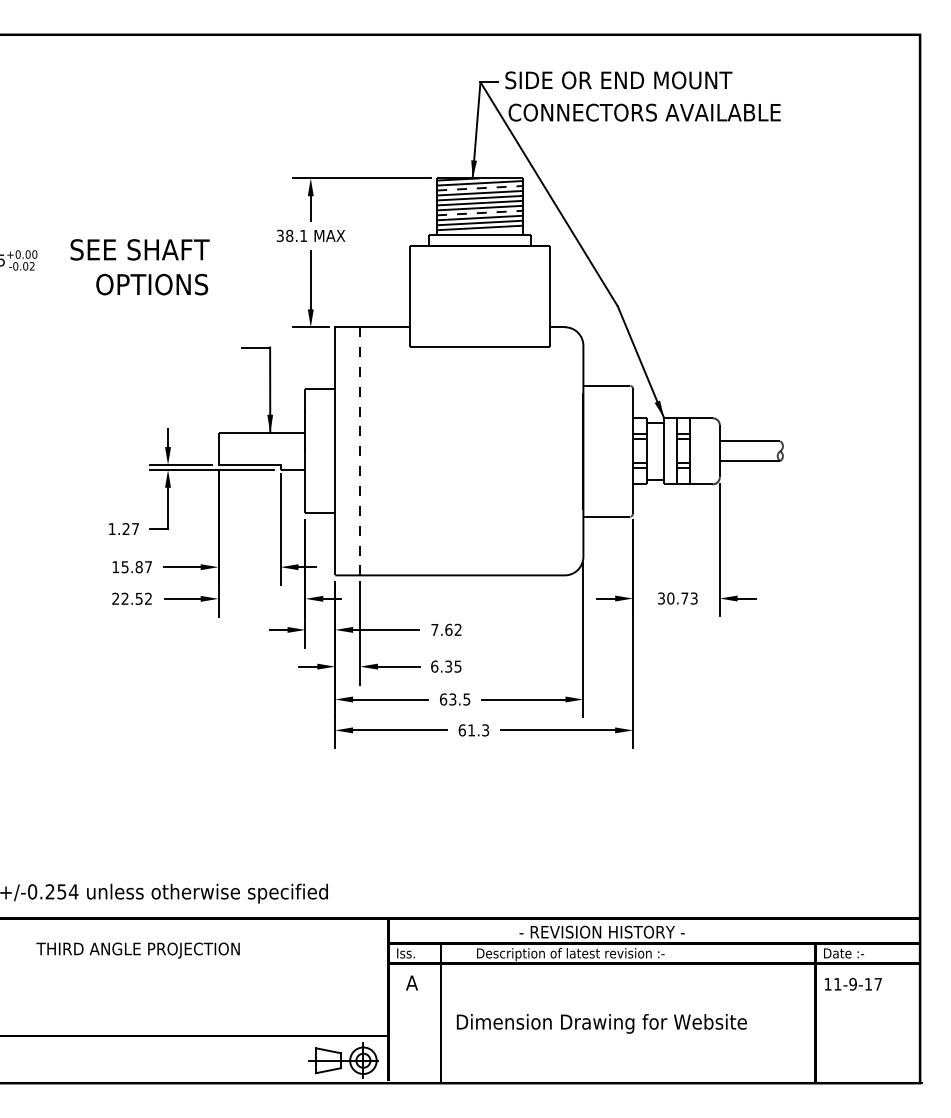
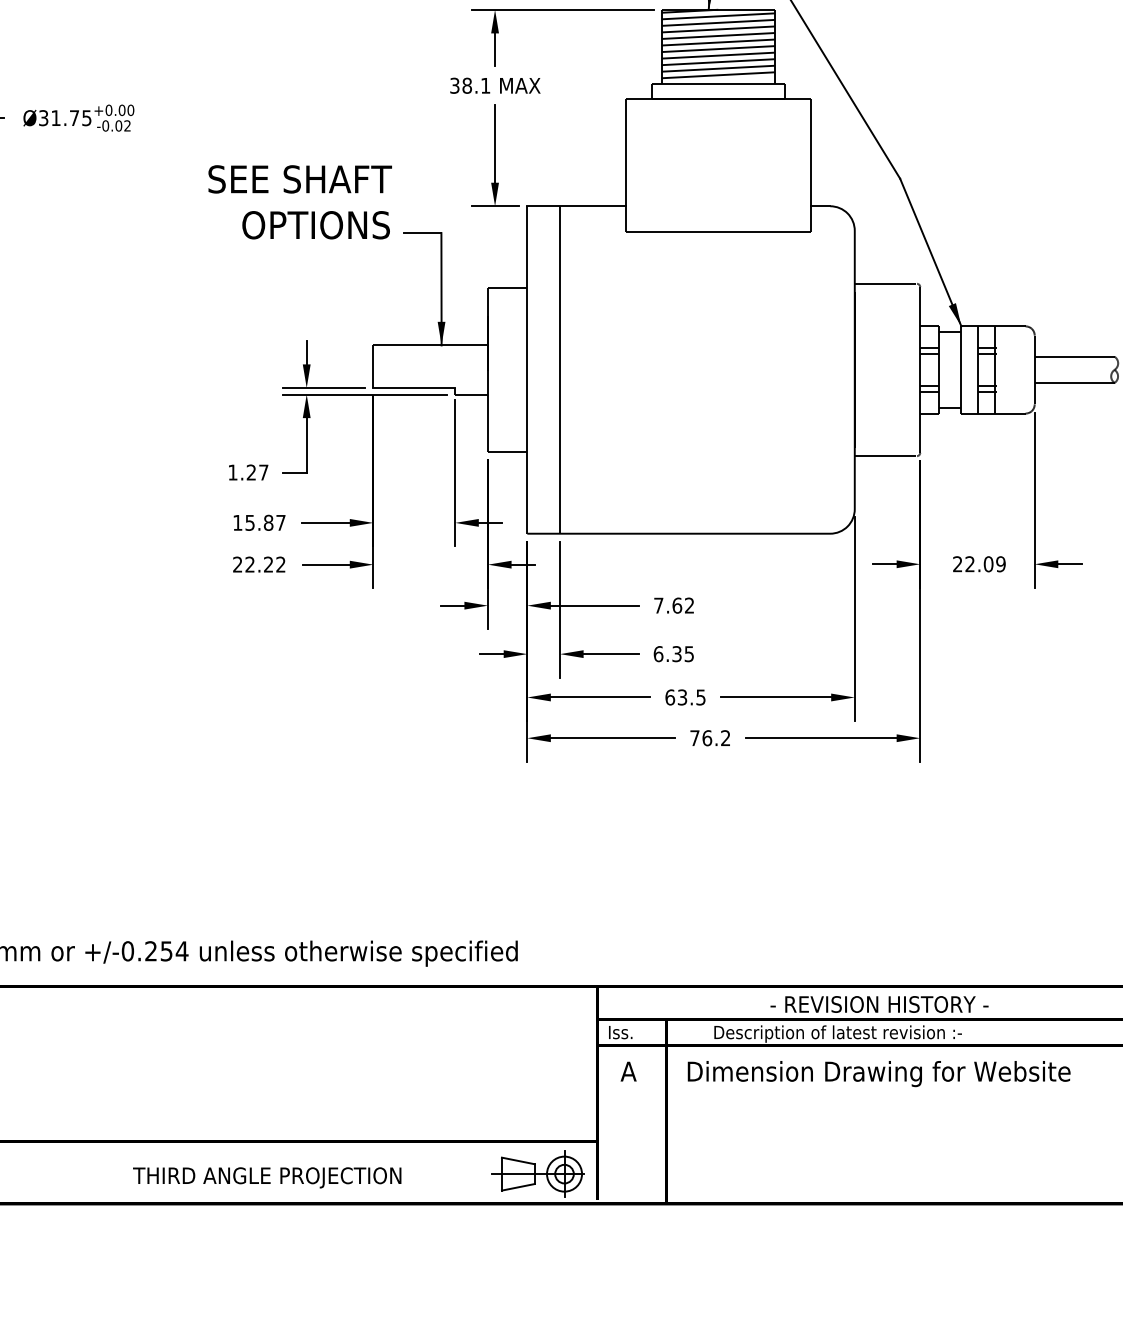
line: (479, 188) -> (717, 23), dashed -> solid
line: (479, 213) -> (717, 56), dashed -> solid
text: (139, 267) -> (299, 202), moved
line: (360, 451) -> (560, 370), dashed -> solid
text: (138, 598) -> (267, 564), 22.52 -> 22.22
text: (677, 598) -> (978, 564), 30.73 -> 22.09
text: (473, 730) -> (709, 738), 61.3 -> 76.2
text: (137, 950) -> (266, 1177), moved
text: (601, 1023) -> (878, 1073), moved

